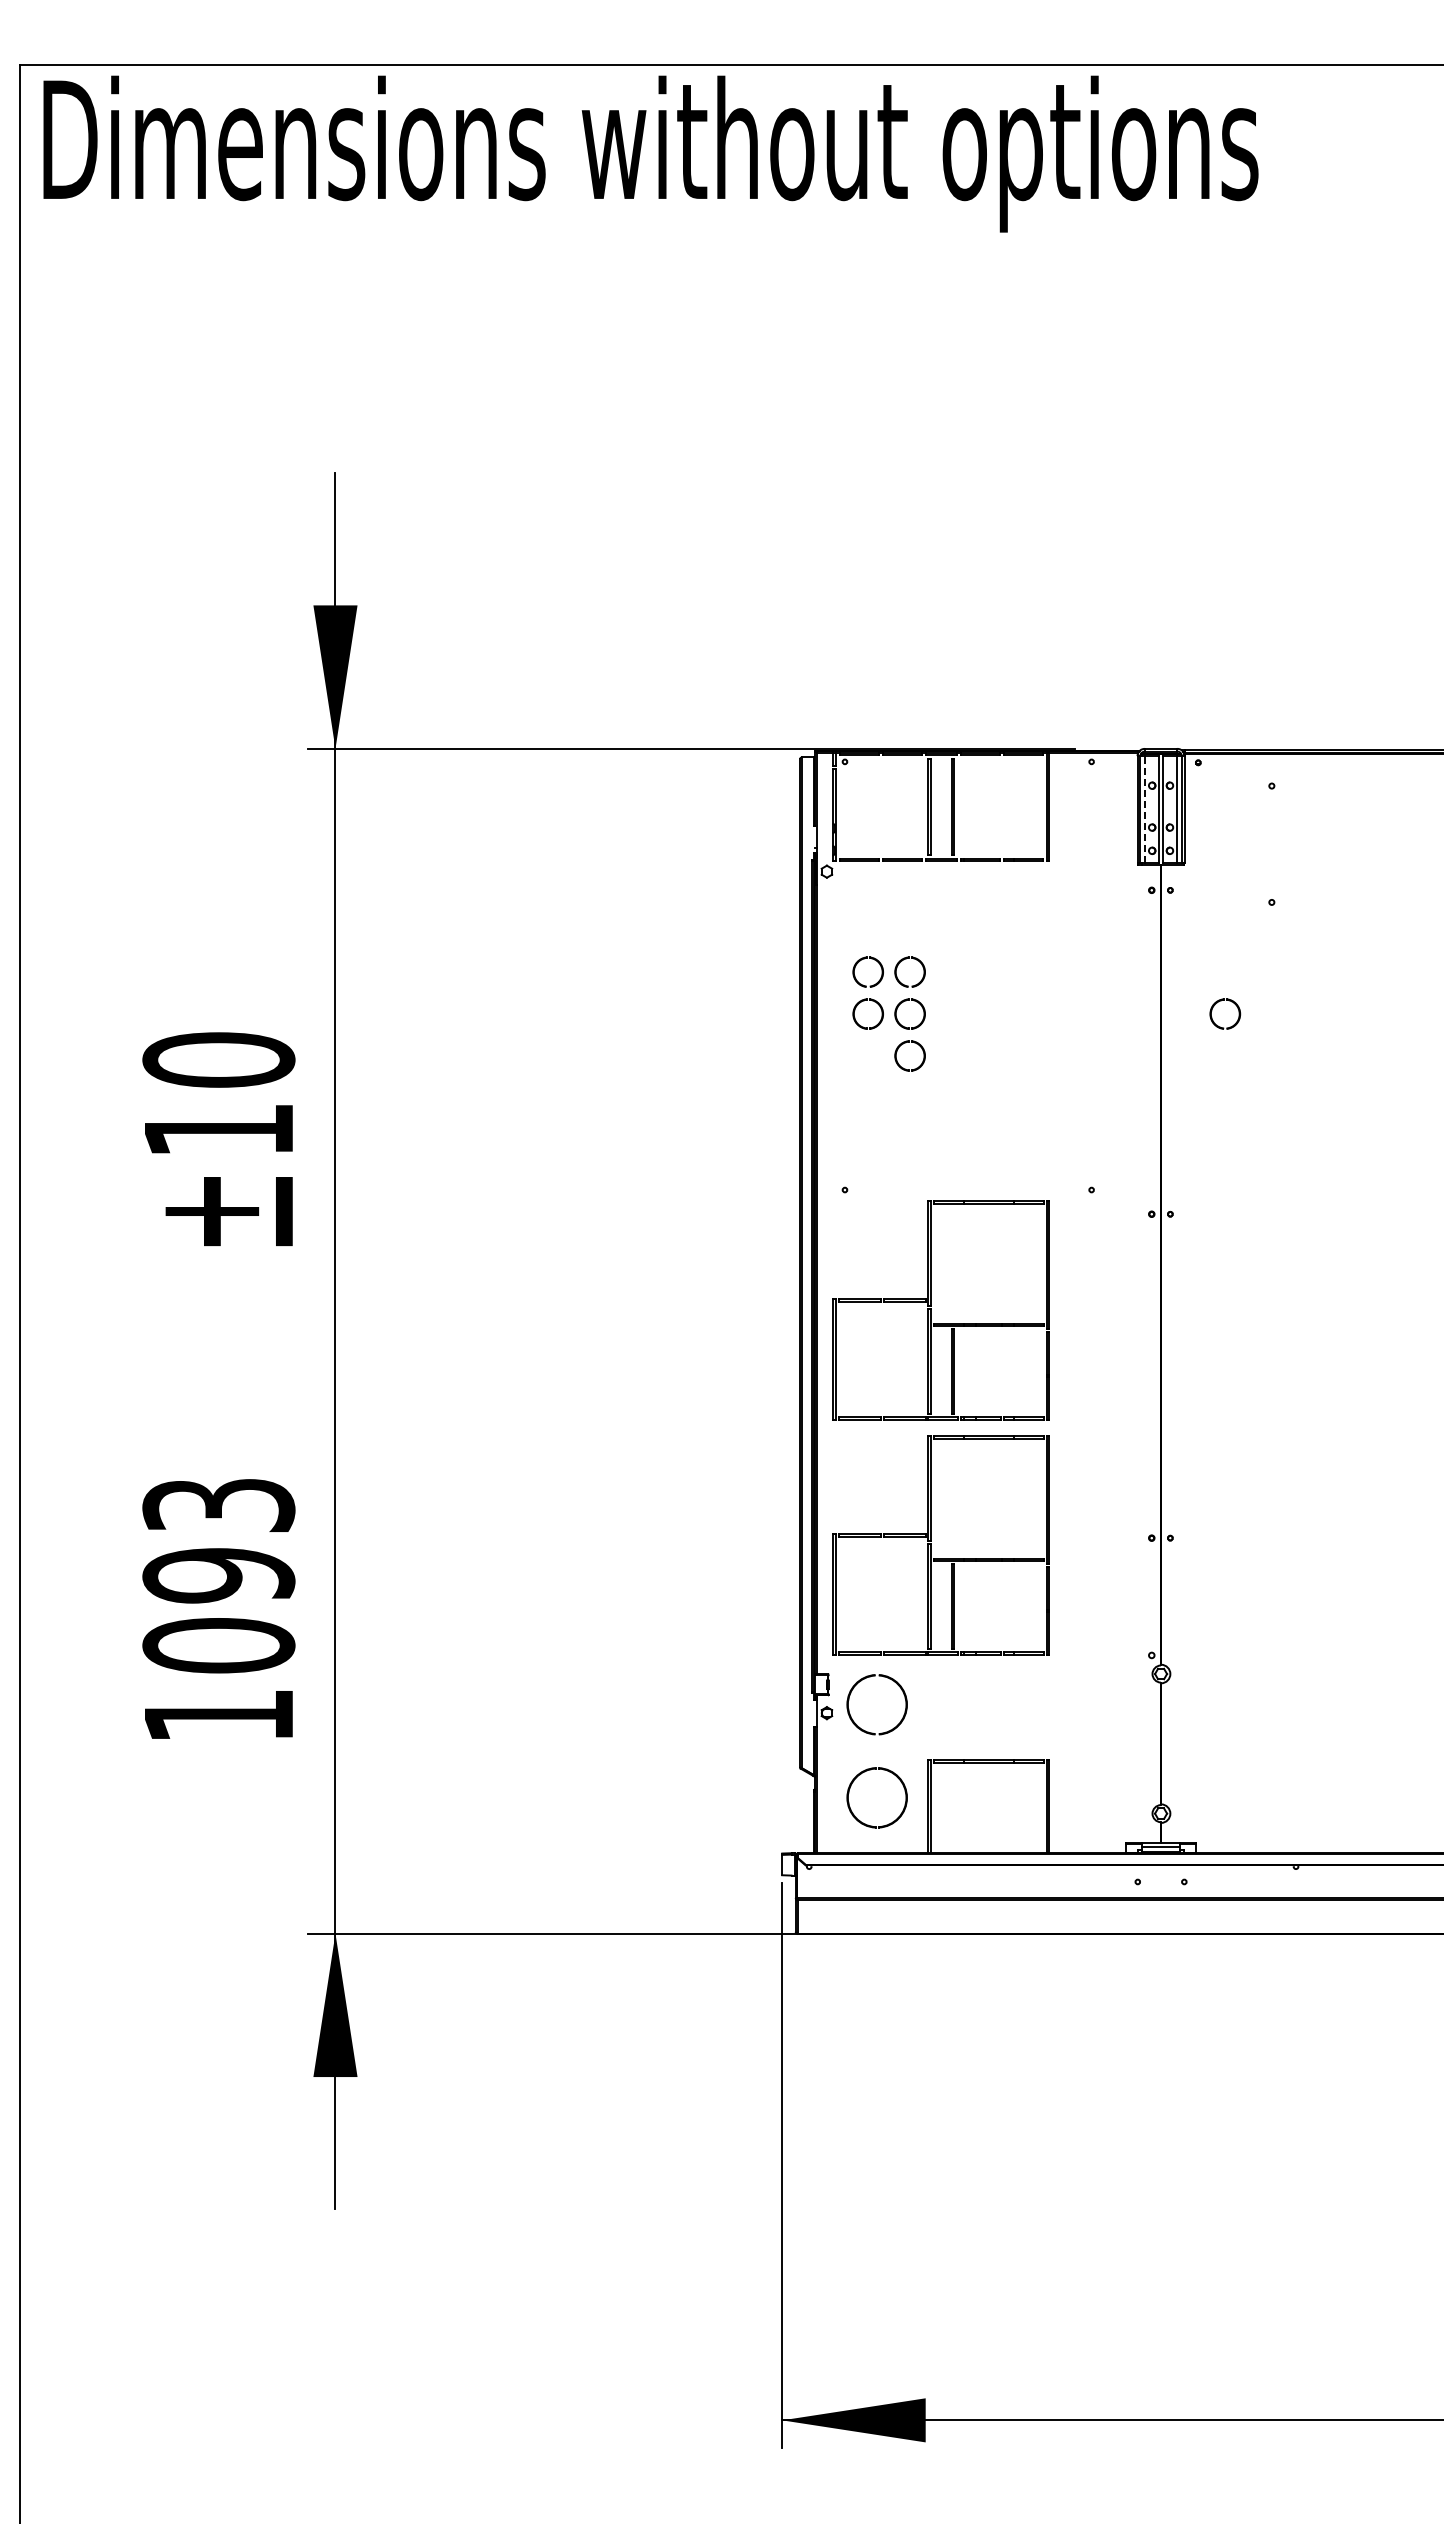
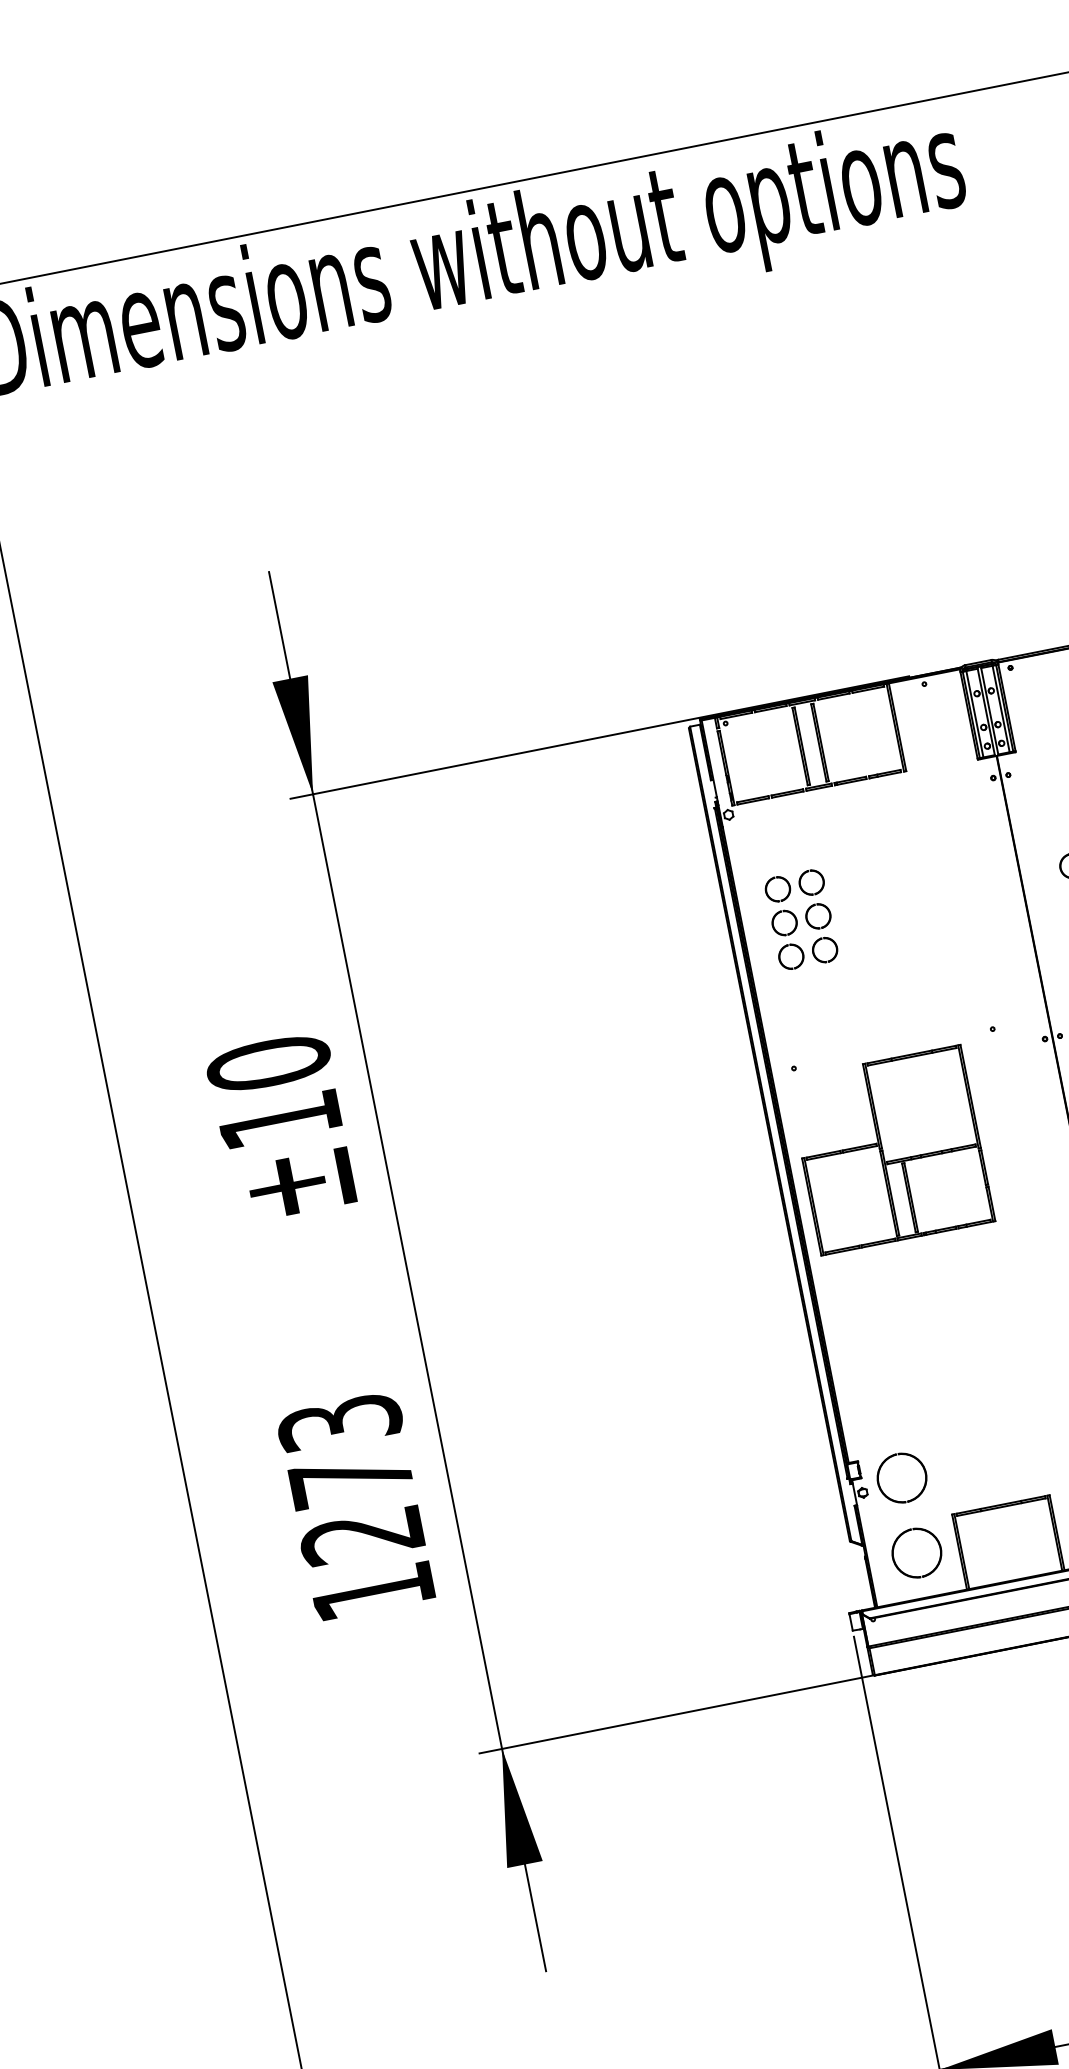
line: (1144, 809) -> (974, 714), dashed -> solid
part: (857, 1048) -> (781, 952), added
part: (931, 1545) -> (920, 1341), removed
text: (218, 1610) -> (356, 1507), 1093 -> 1273

